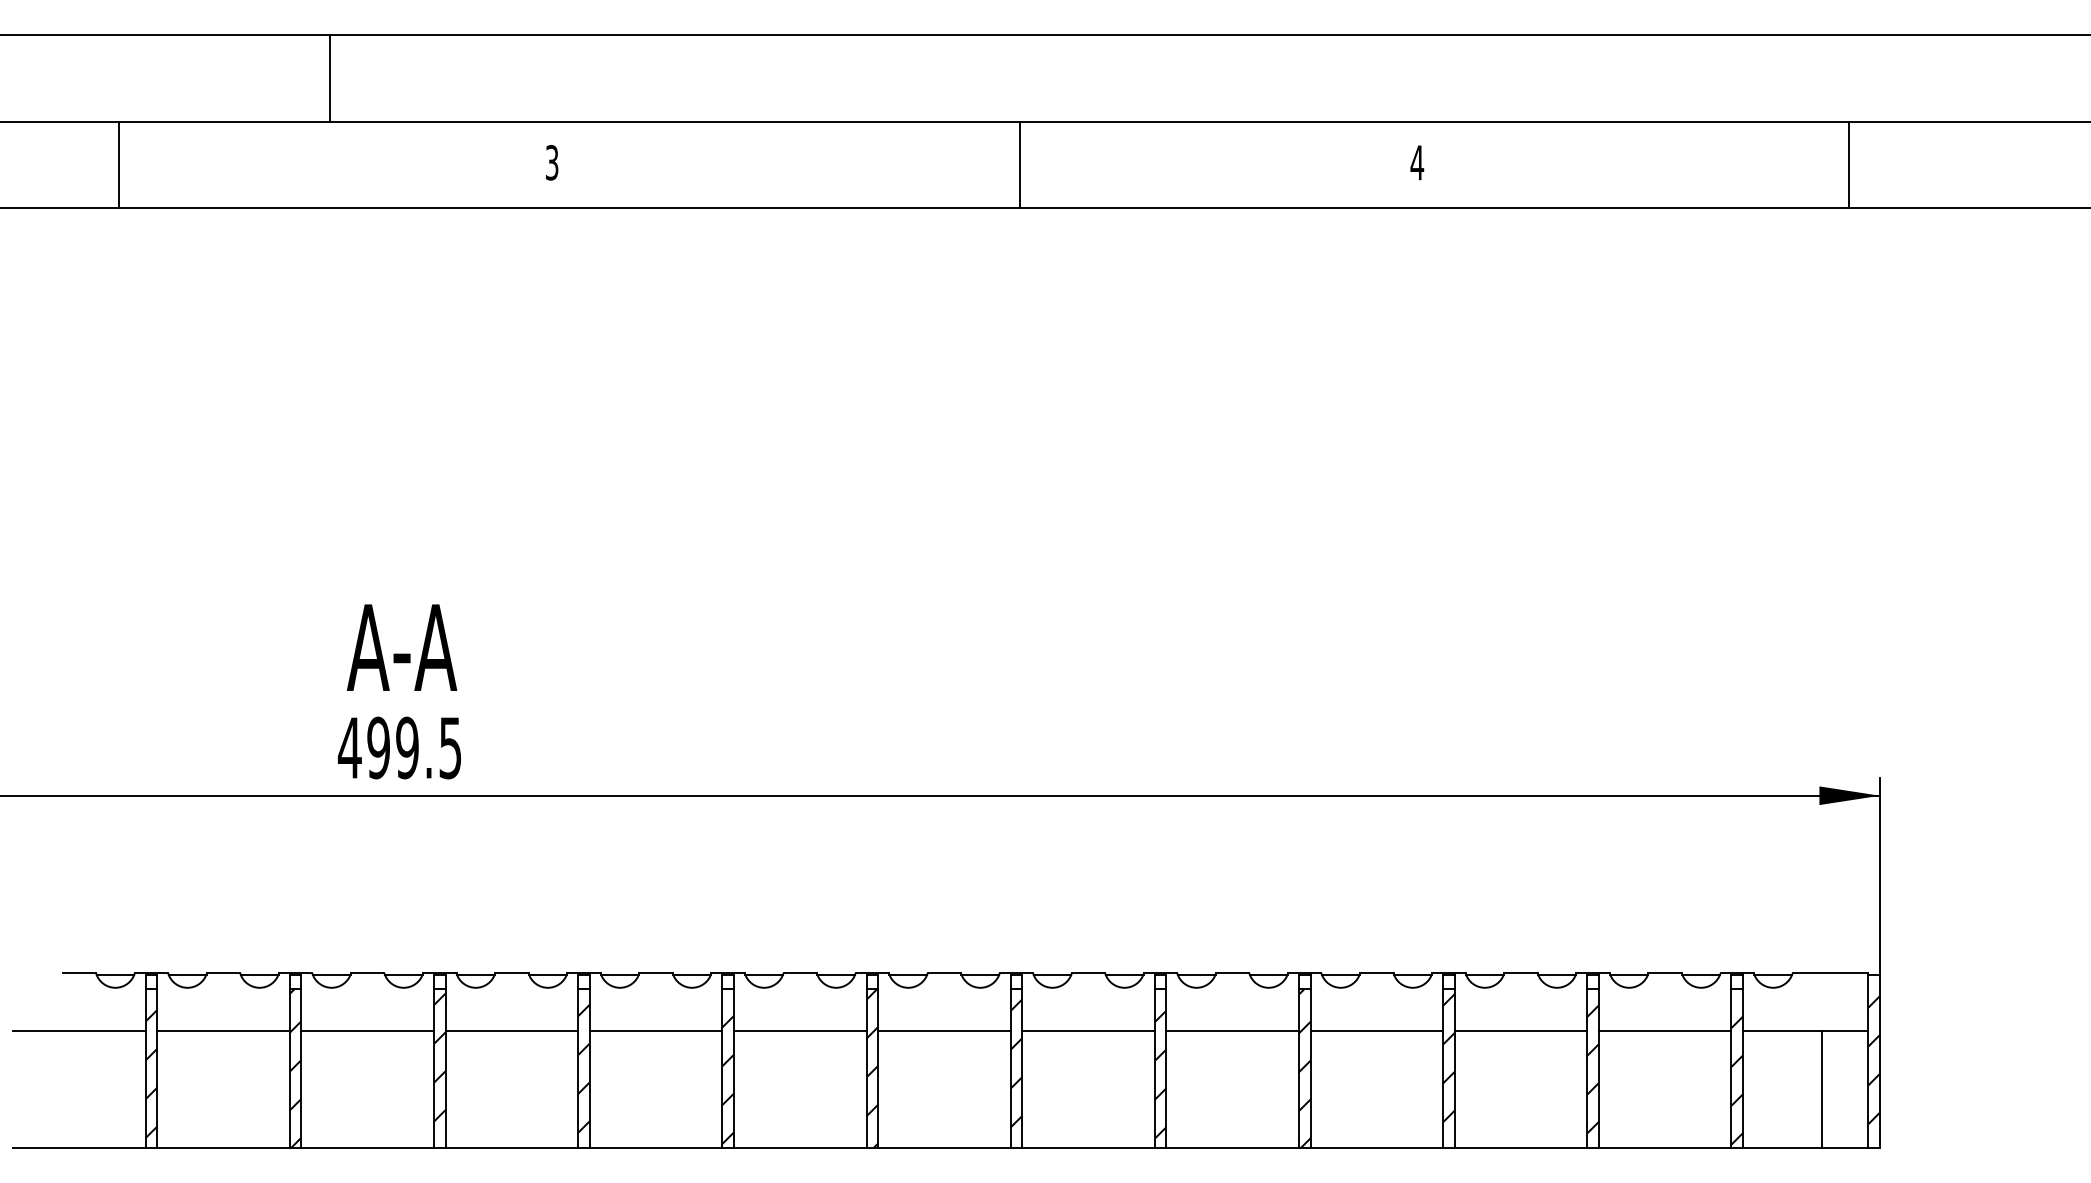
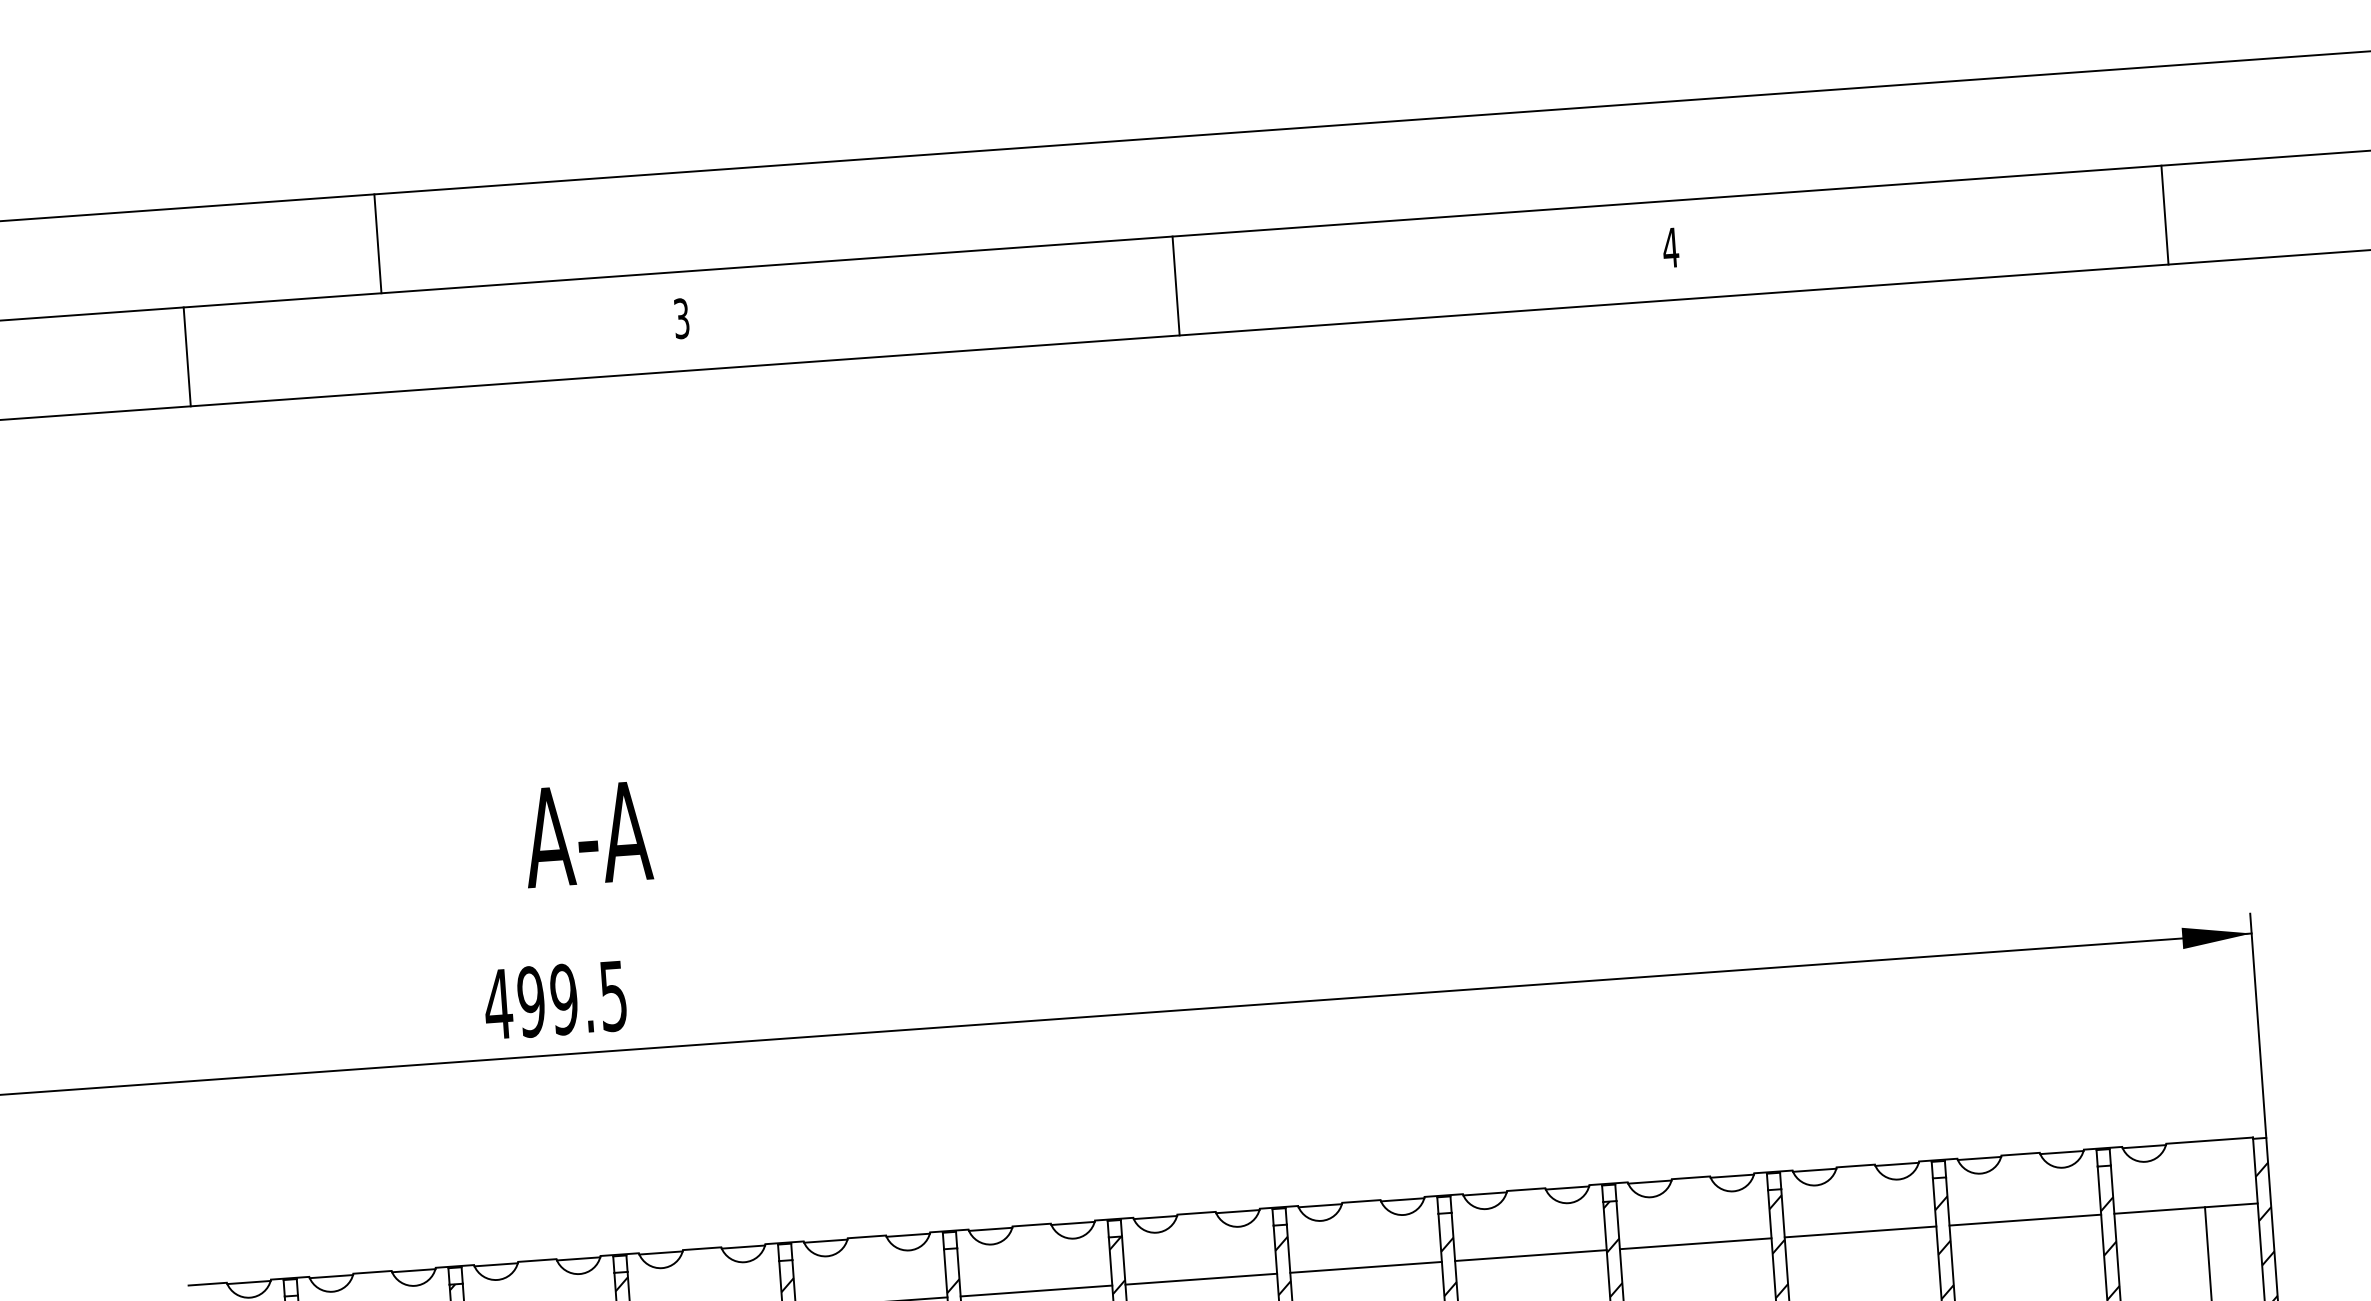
line: (330, 78) -> (377, 243), moved
line: (1020, 164) -> (1176, 285), moved
text: (401, 647) -> (586, 834), moved

